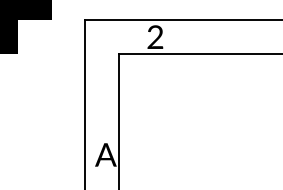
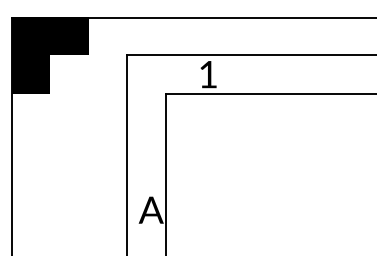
text: (155, 37) -> (208, 74), 2 -> 1

